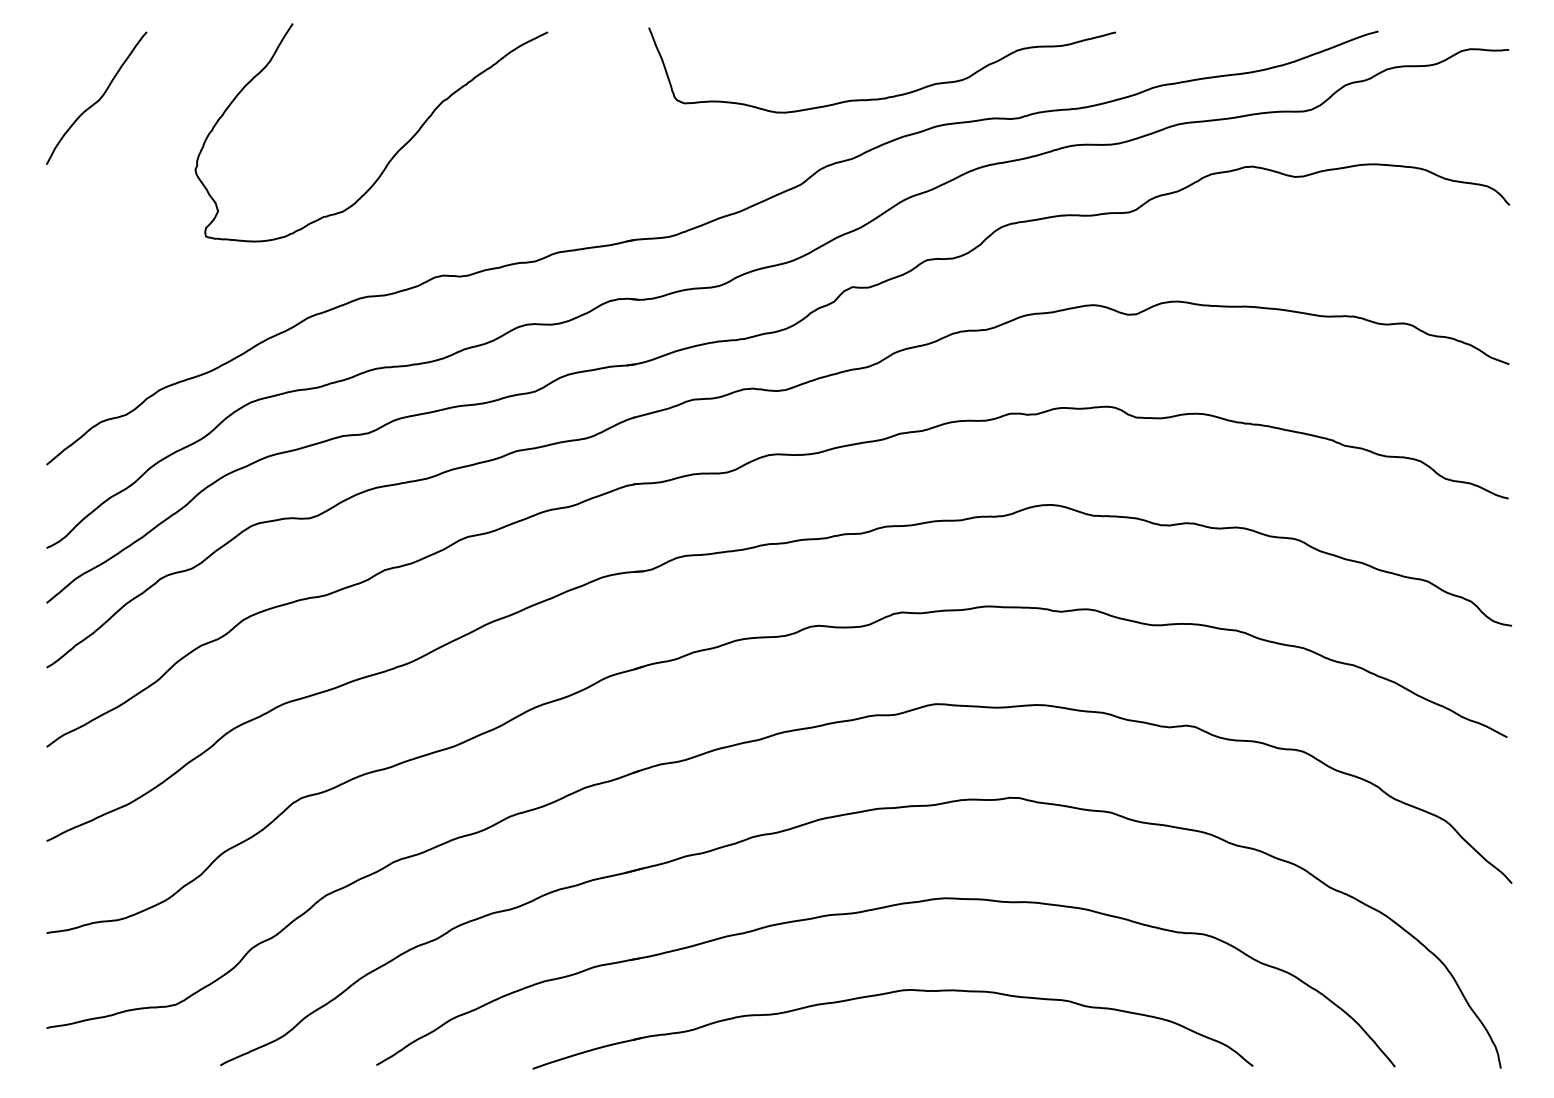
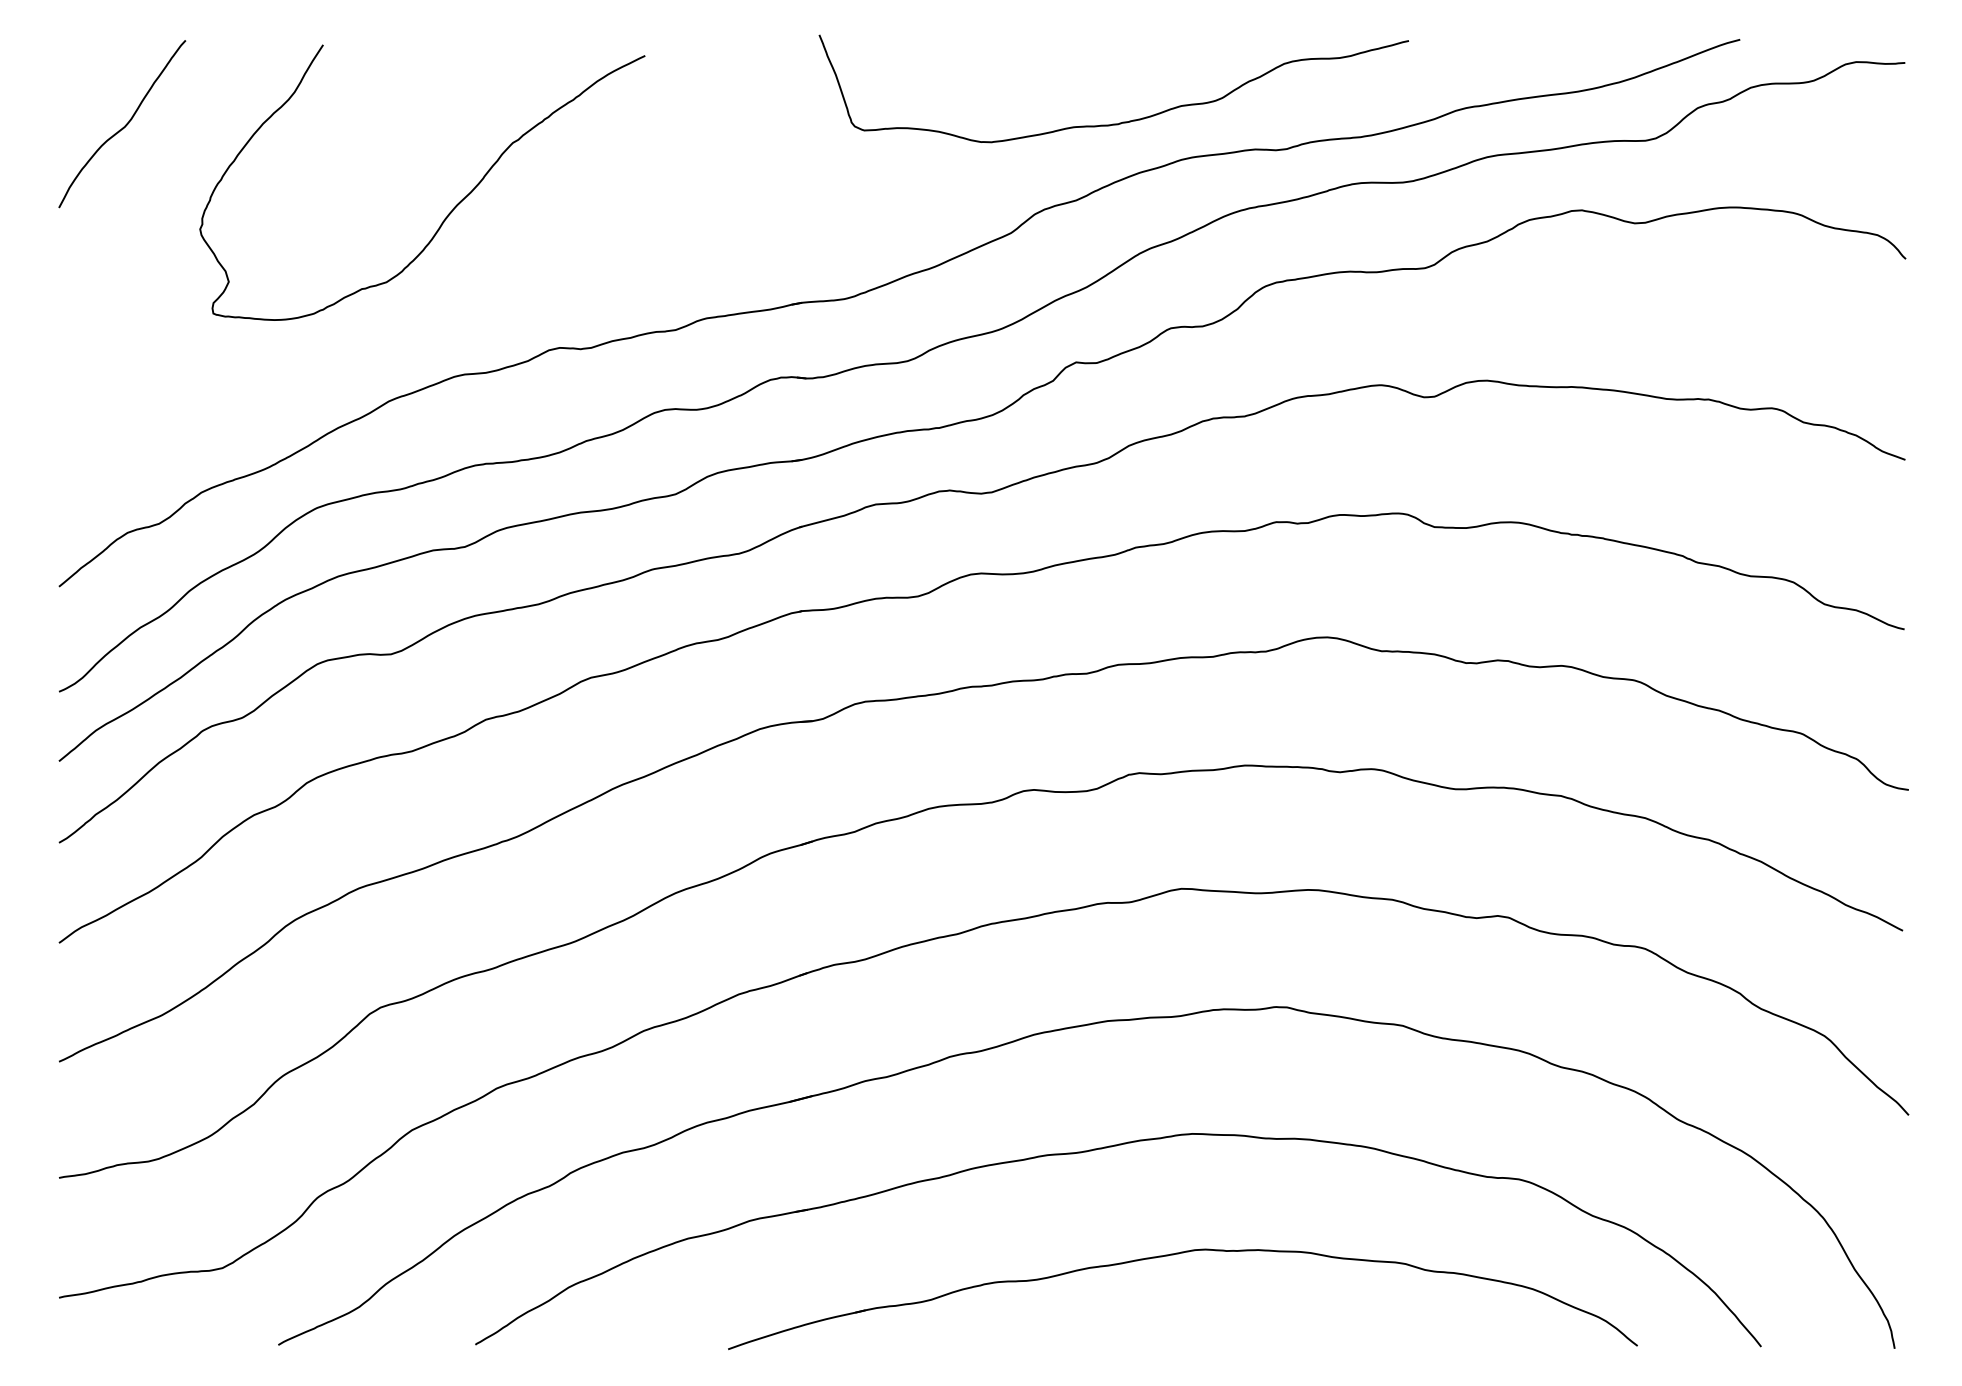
curve: (396, 151) -> (453, 206), moved
part: (887, 994) -> (1176, 1255), moved

